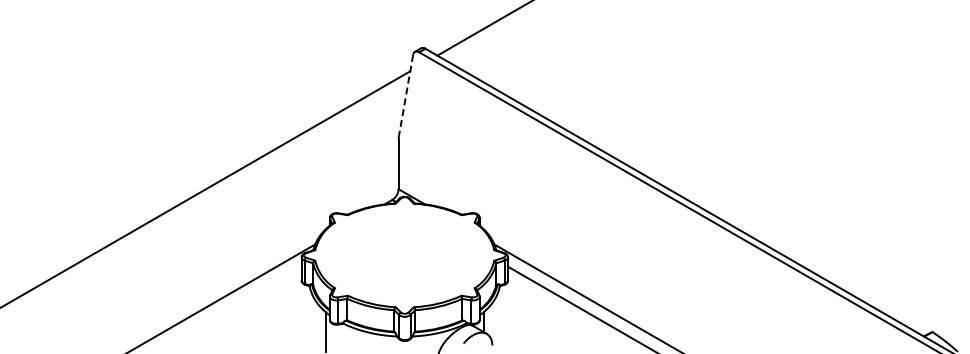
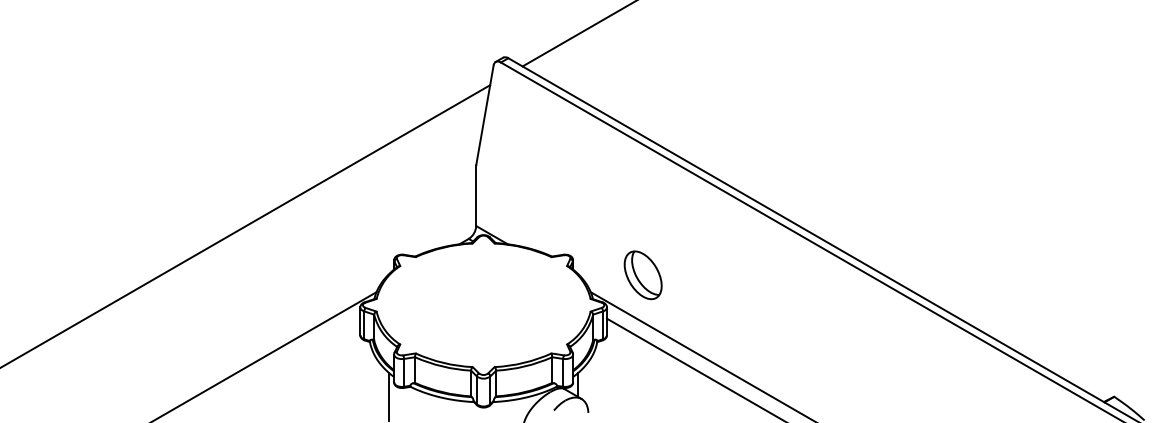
line: (406, 95) -> (485, 114), dashed -> solid
part: (538, 230) -> (643, 275), added

